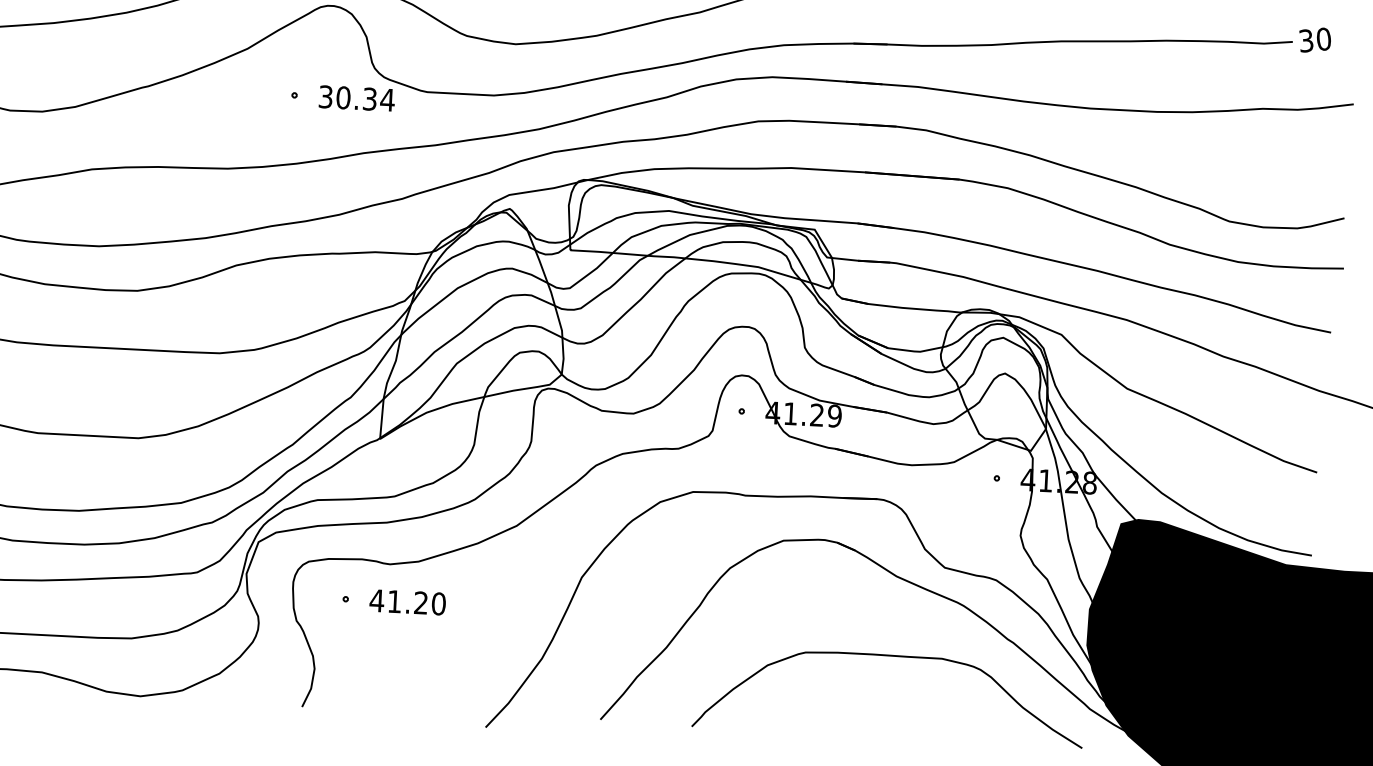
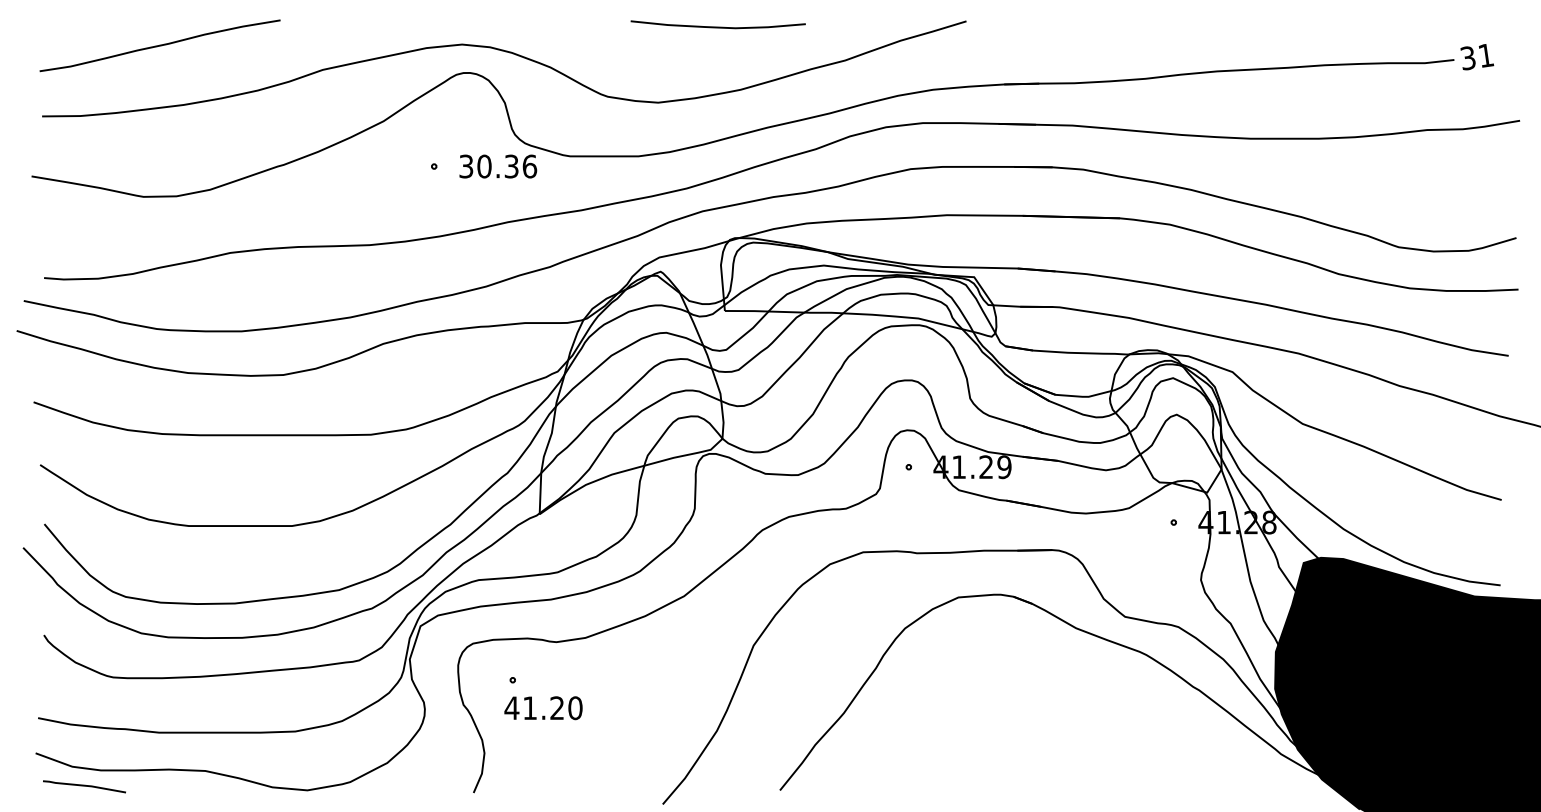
text: (1324, 39) -> (1486, 55), 30 -> 31
text: (387, 100) -> (529, 166), 30.34 -> 30.36
text: (407, 602) -> (543, 708), moved
curve: (890, 656) -> (1074, 710), removed

